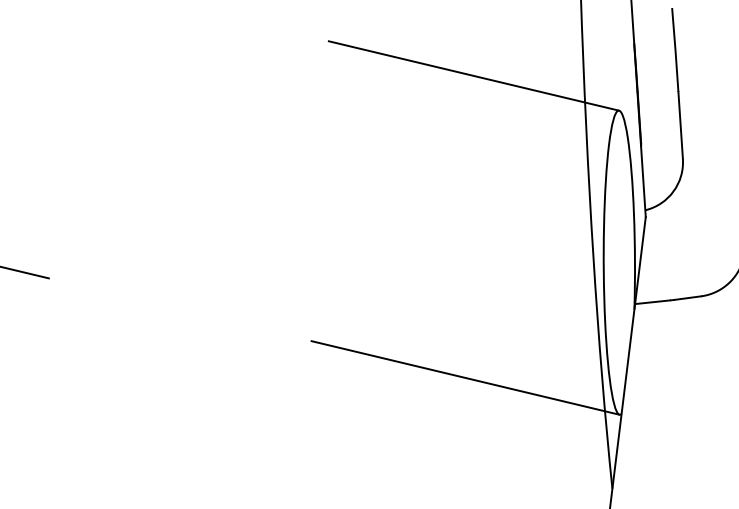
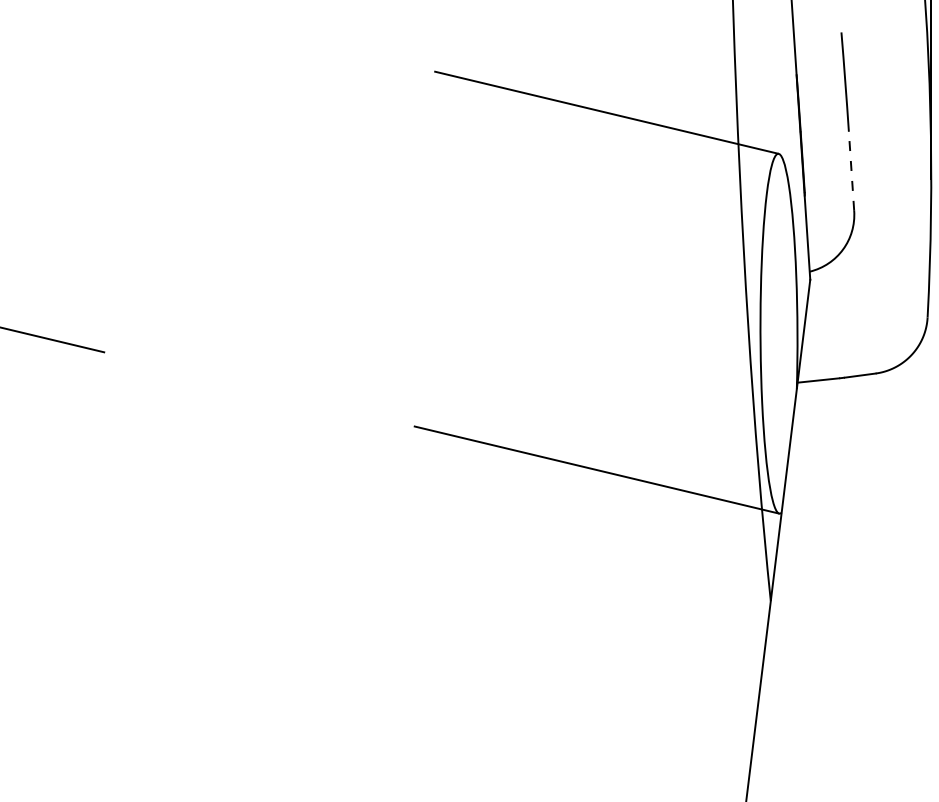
line: (680, 125) -> (851, 171), solid -> dashed

